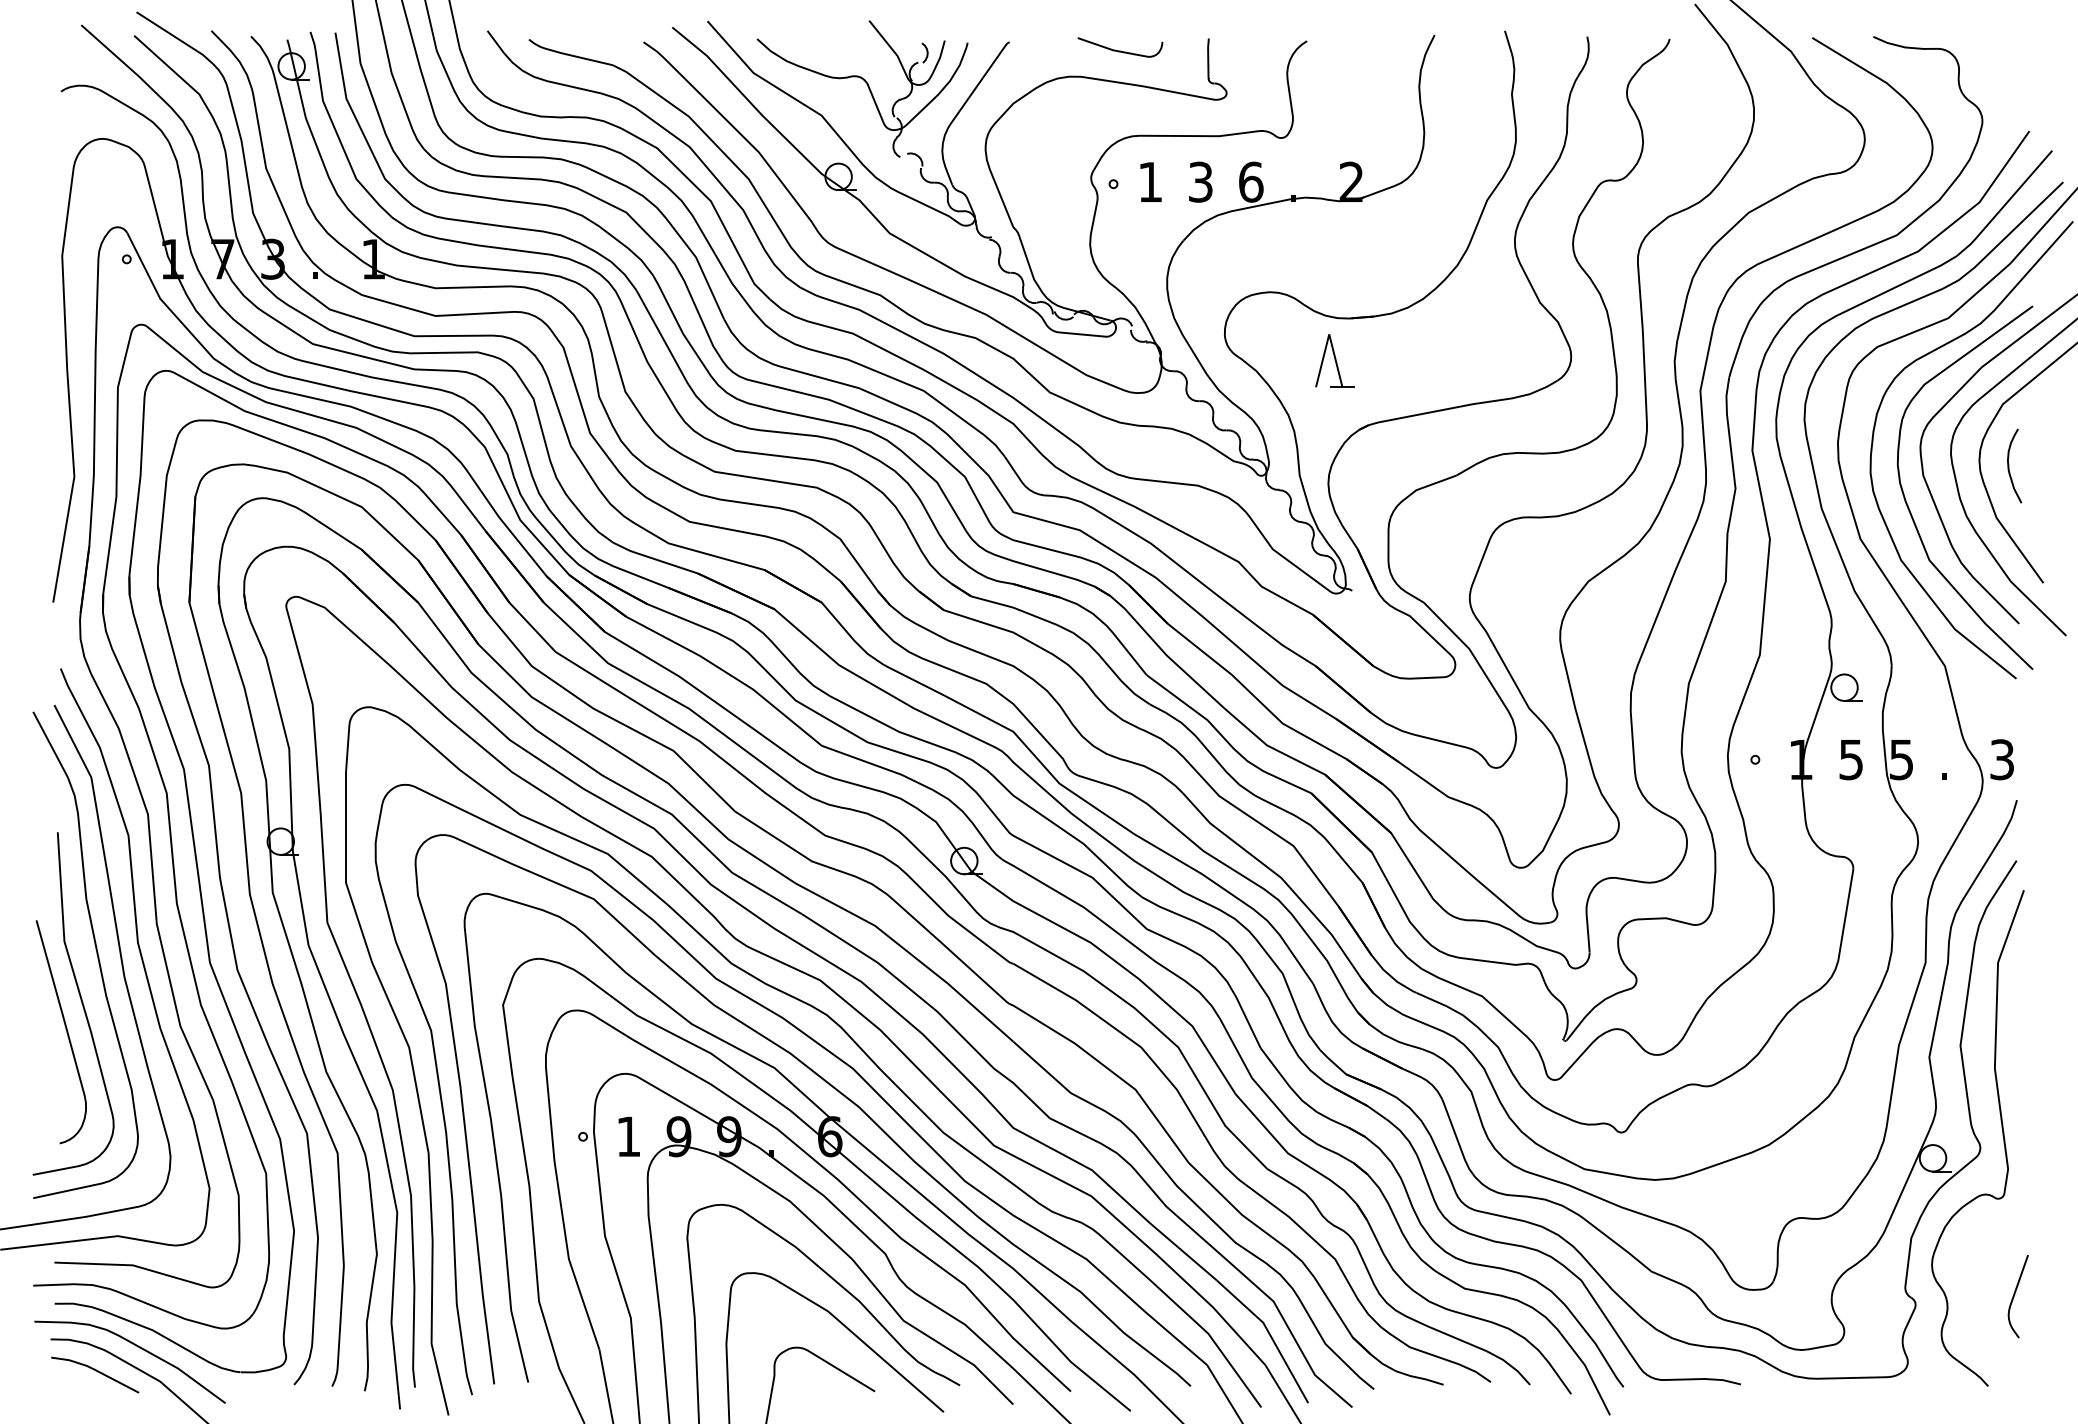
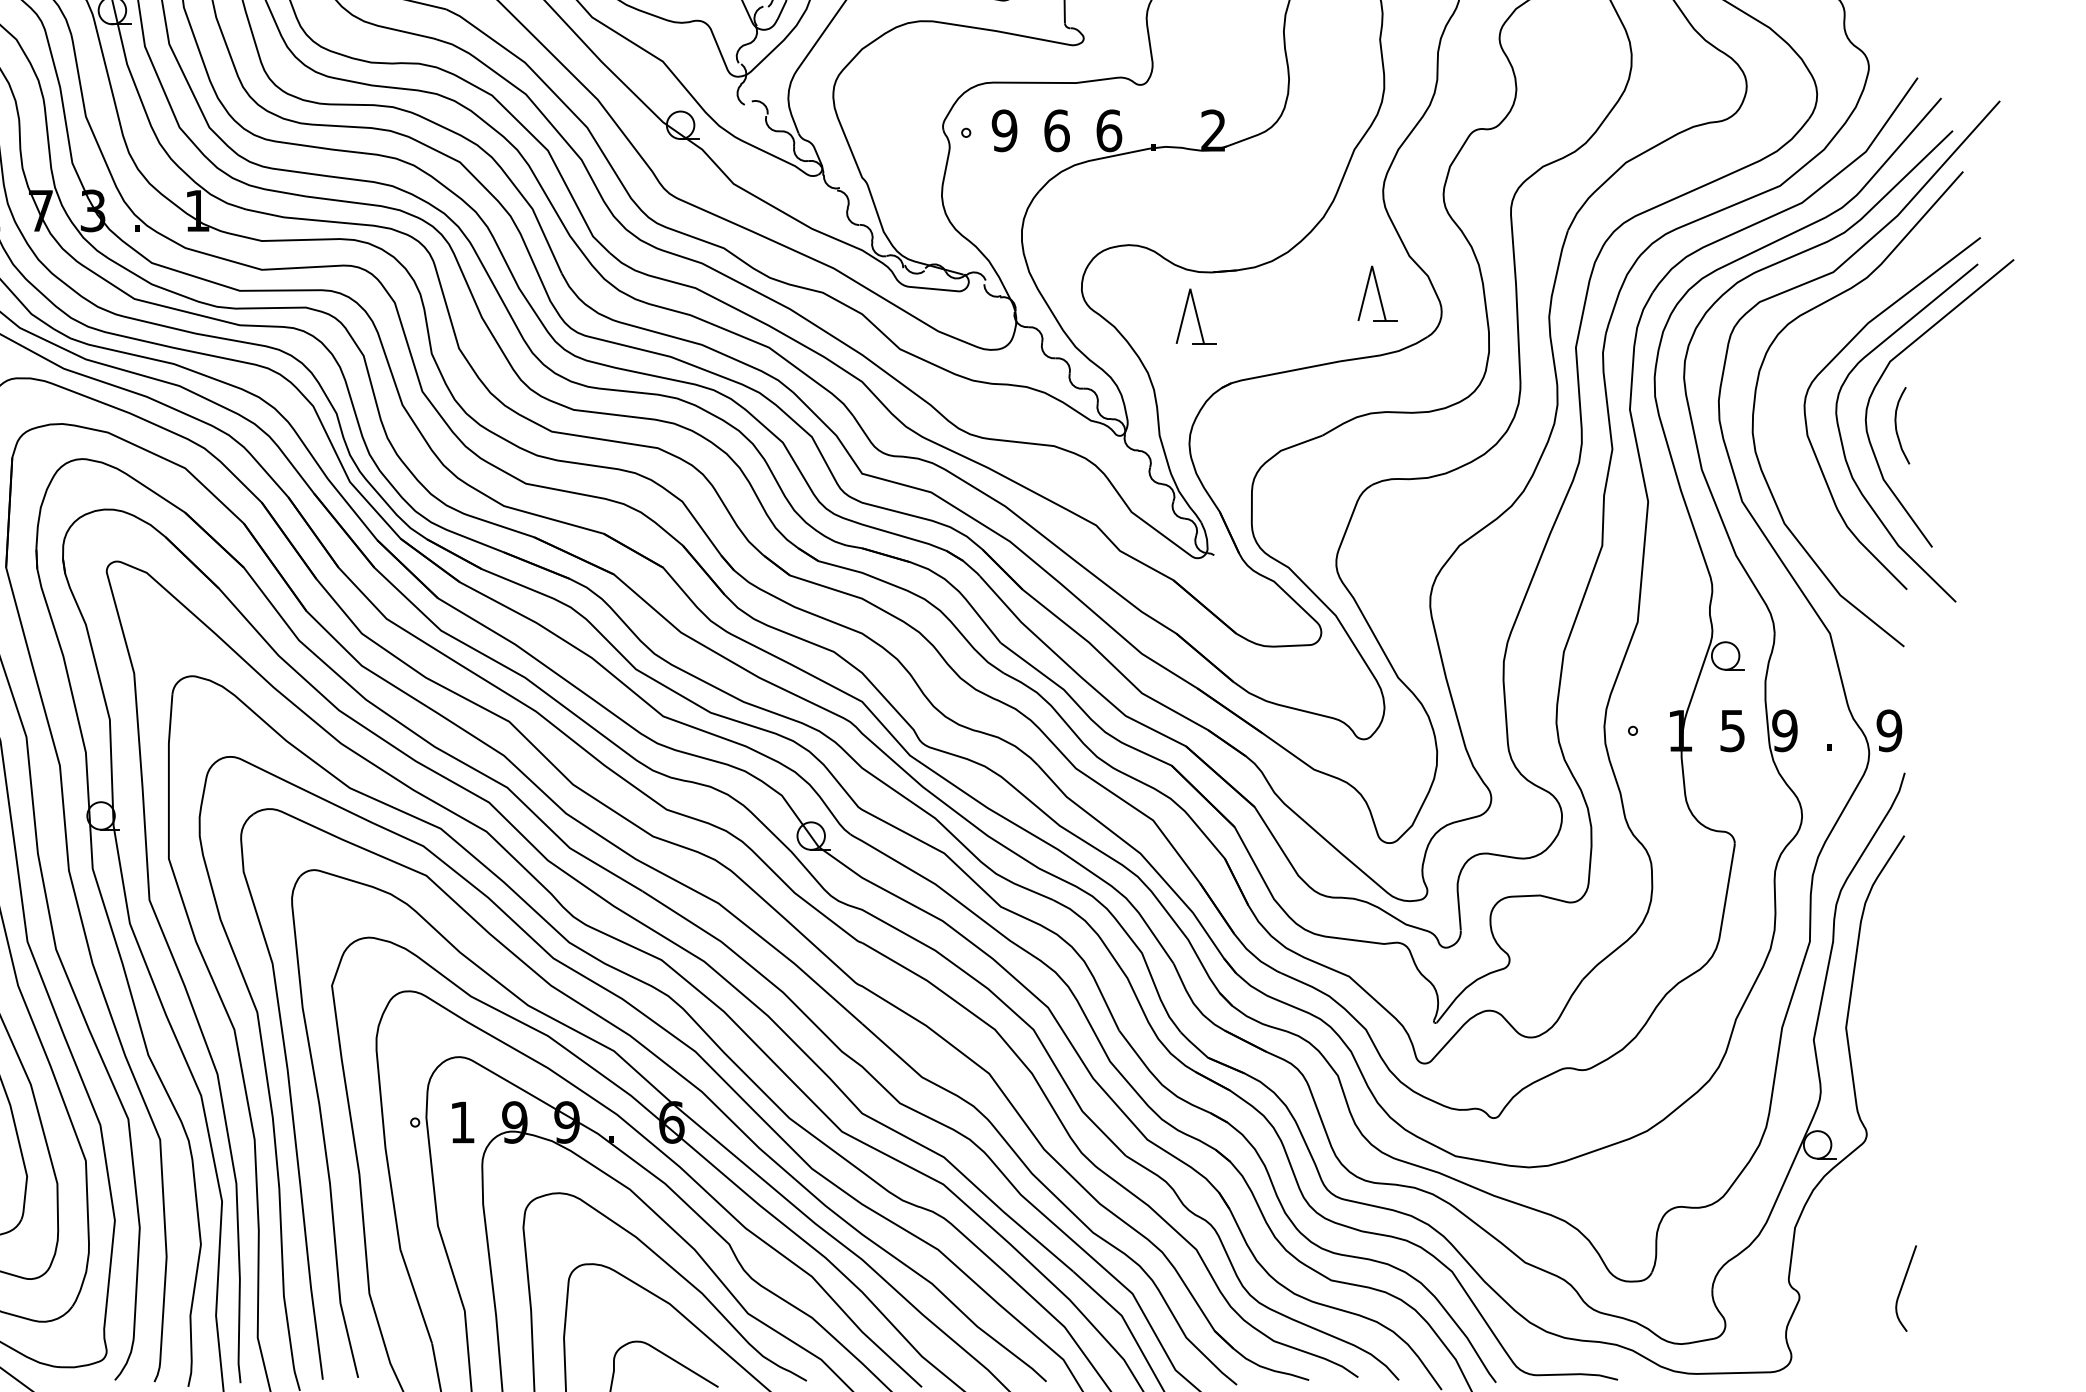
text: (1150, 181) -> (1004, 130), 1 -> 9
text: (1200, 181) -> (1056, 130), 3 -> 6
part: (1509, 338) -> (1377, 293), added
curve: (1909, 507) -> (1793, 468), removed
text: (1901, 759) -> (1784, 730), 5 -> 9
text: (2001, 759) -> (1888, 730), 3 -> 9
curve: (2002, 1136) -> (1889, 1122), removed

